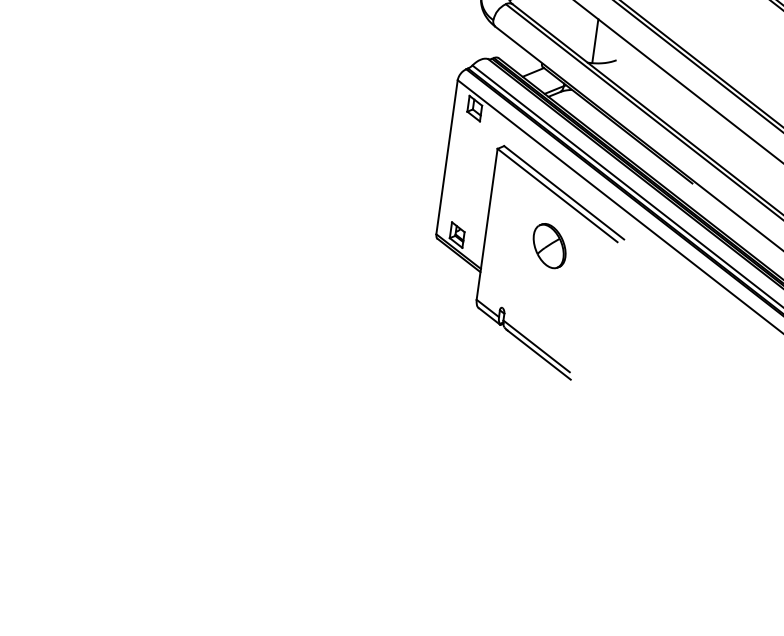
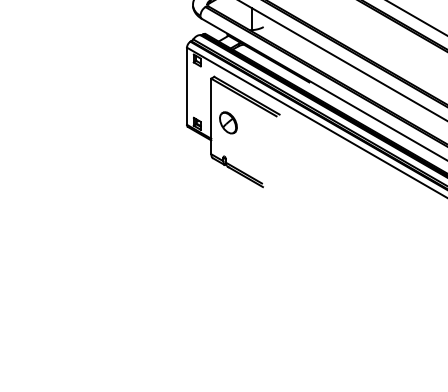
part: (549, 245) -> (228, 122), moved

